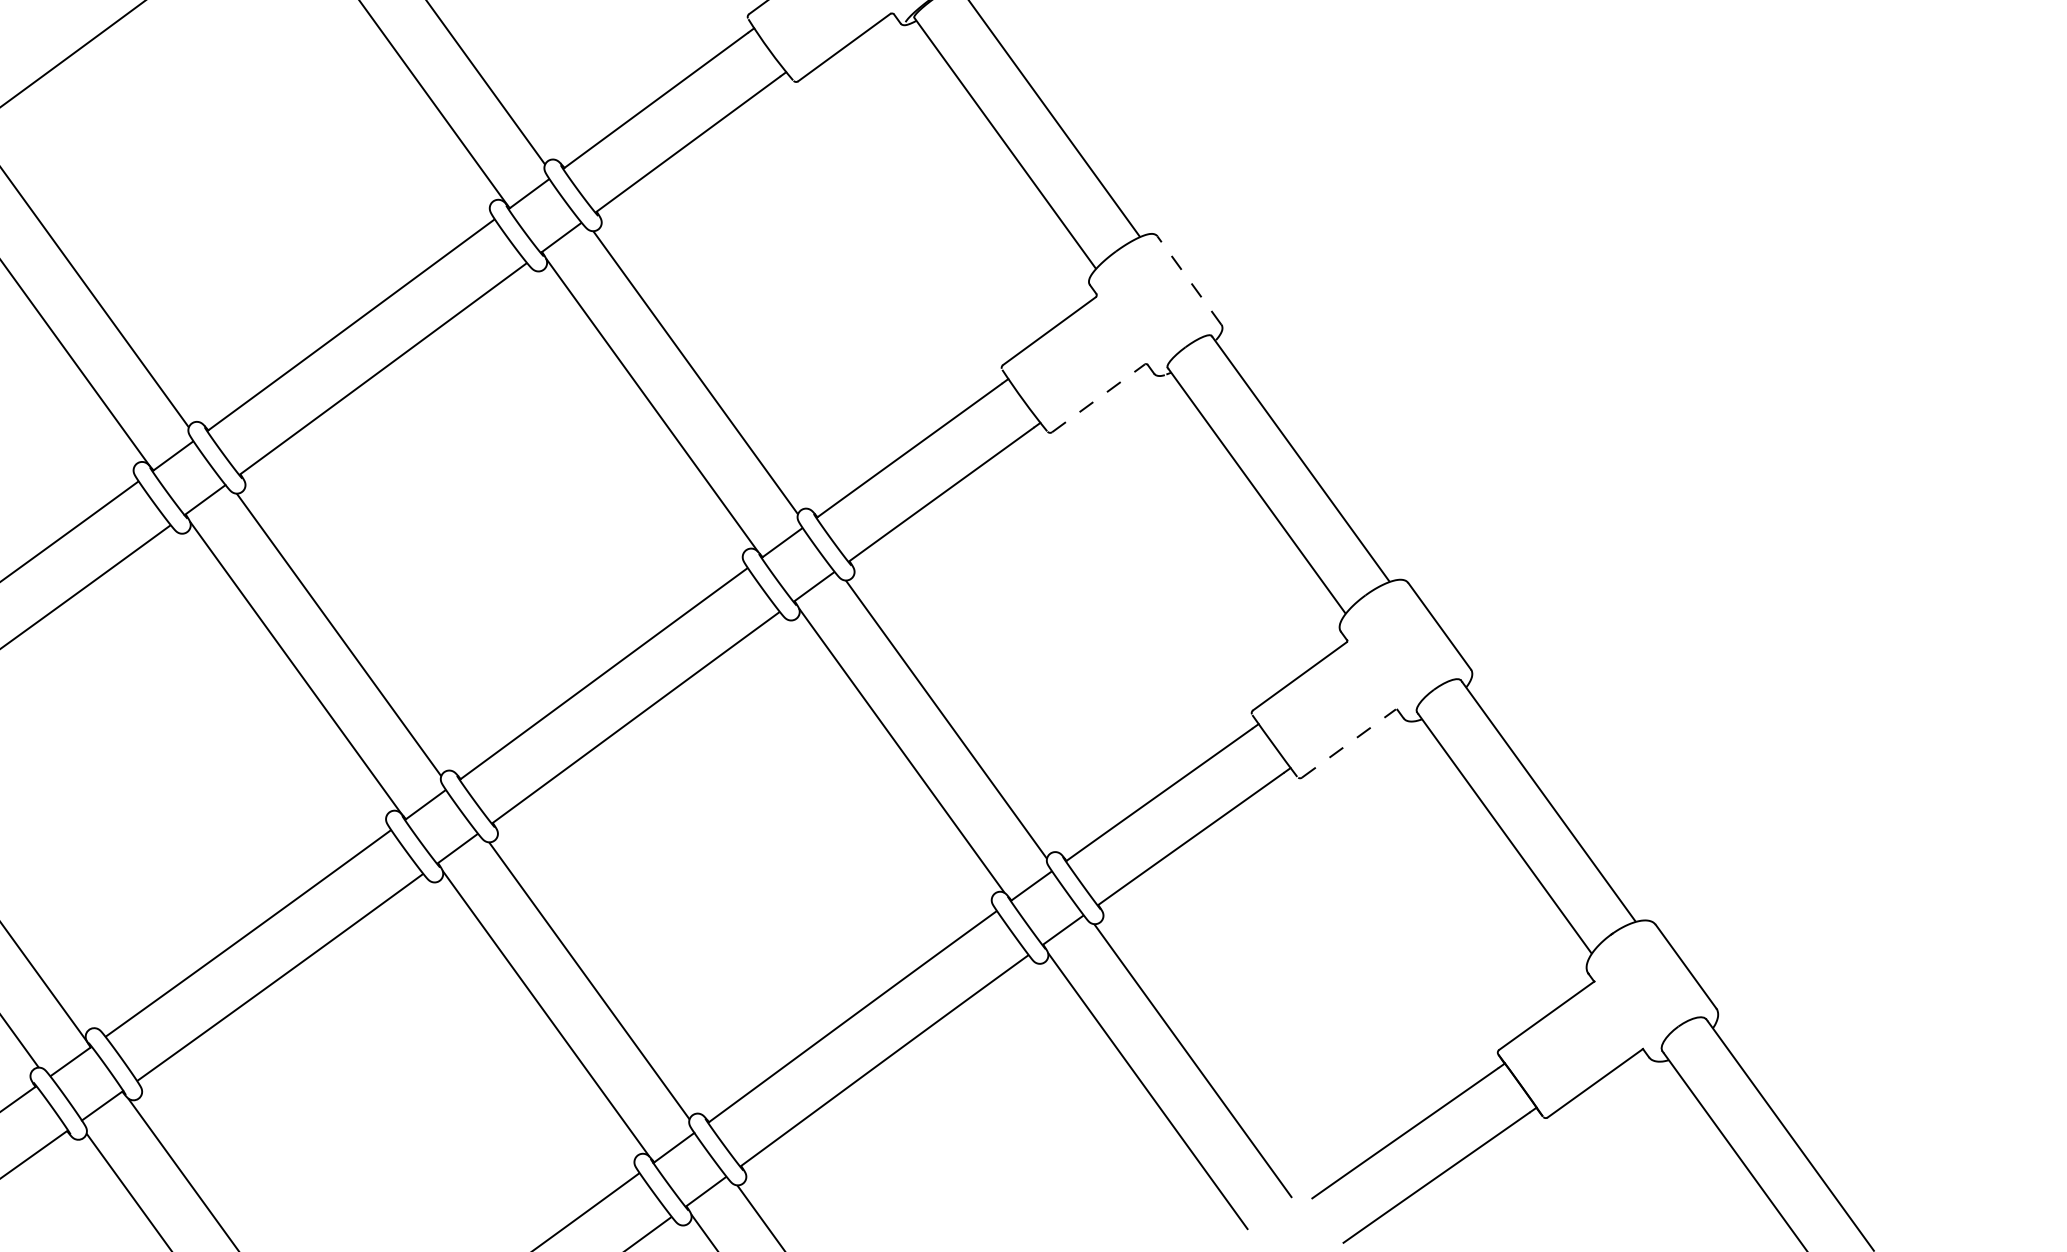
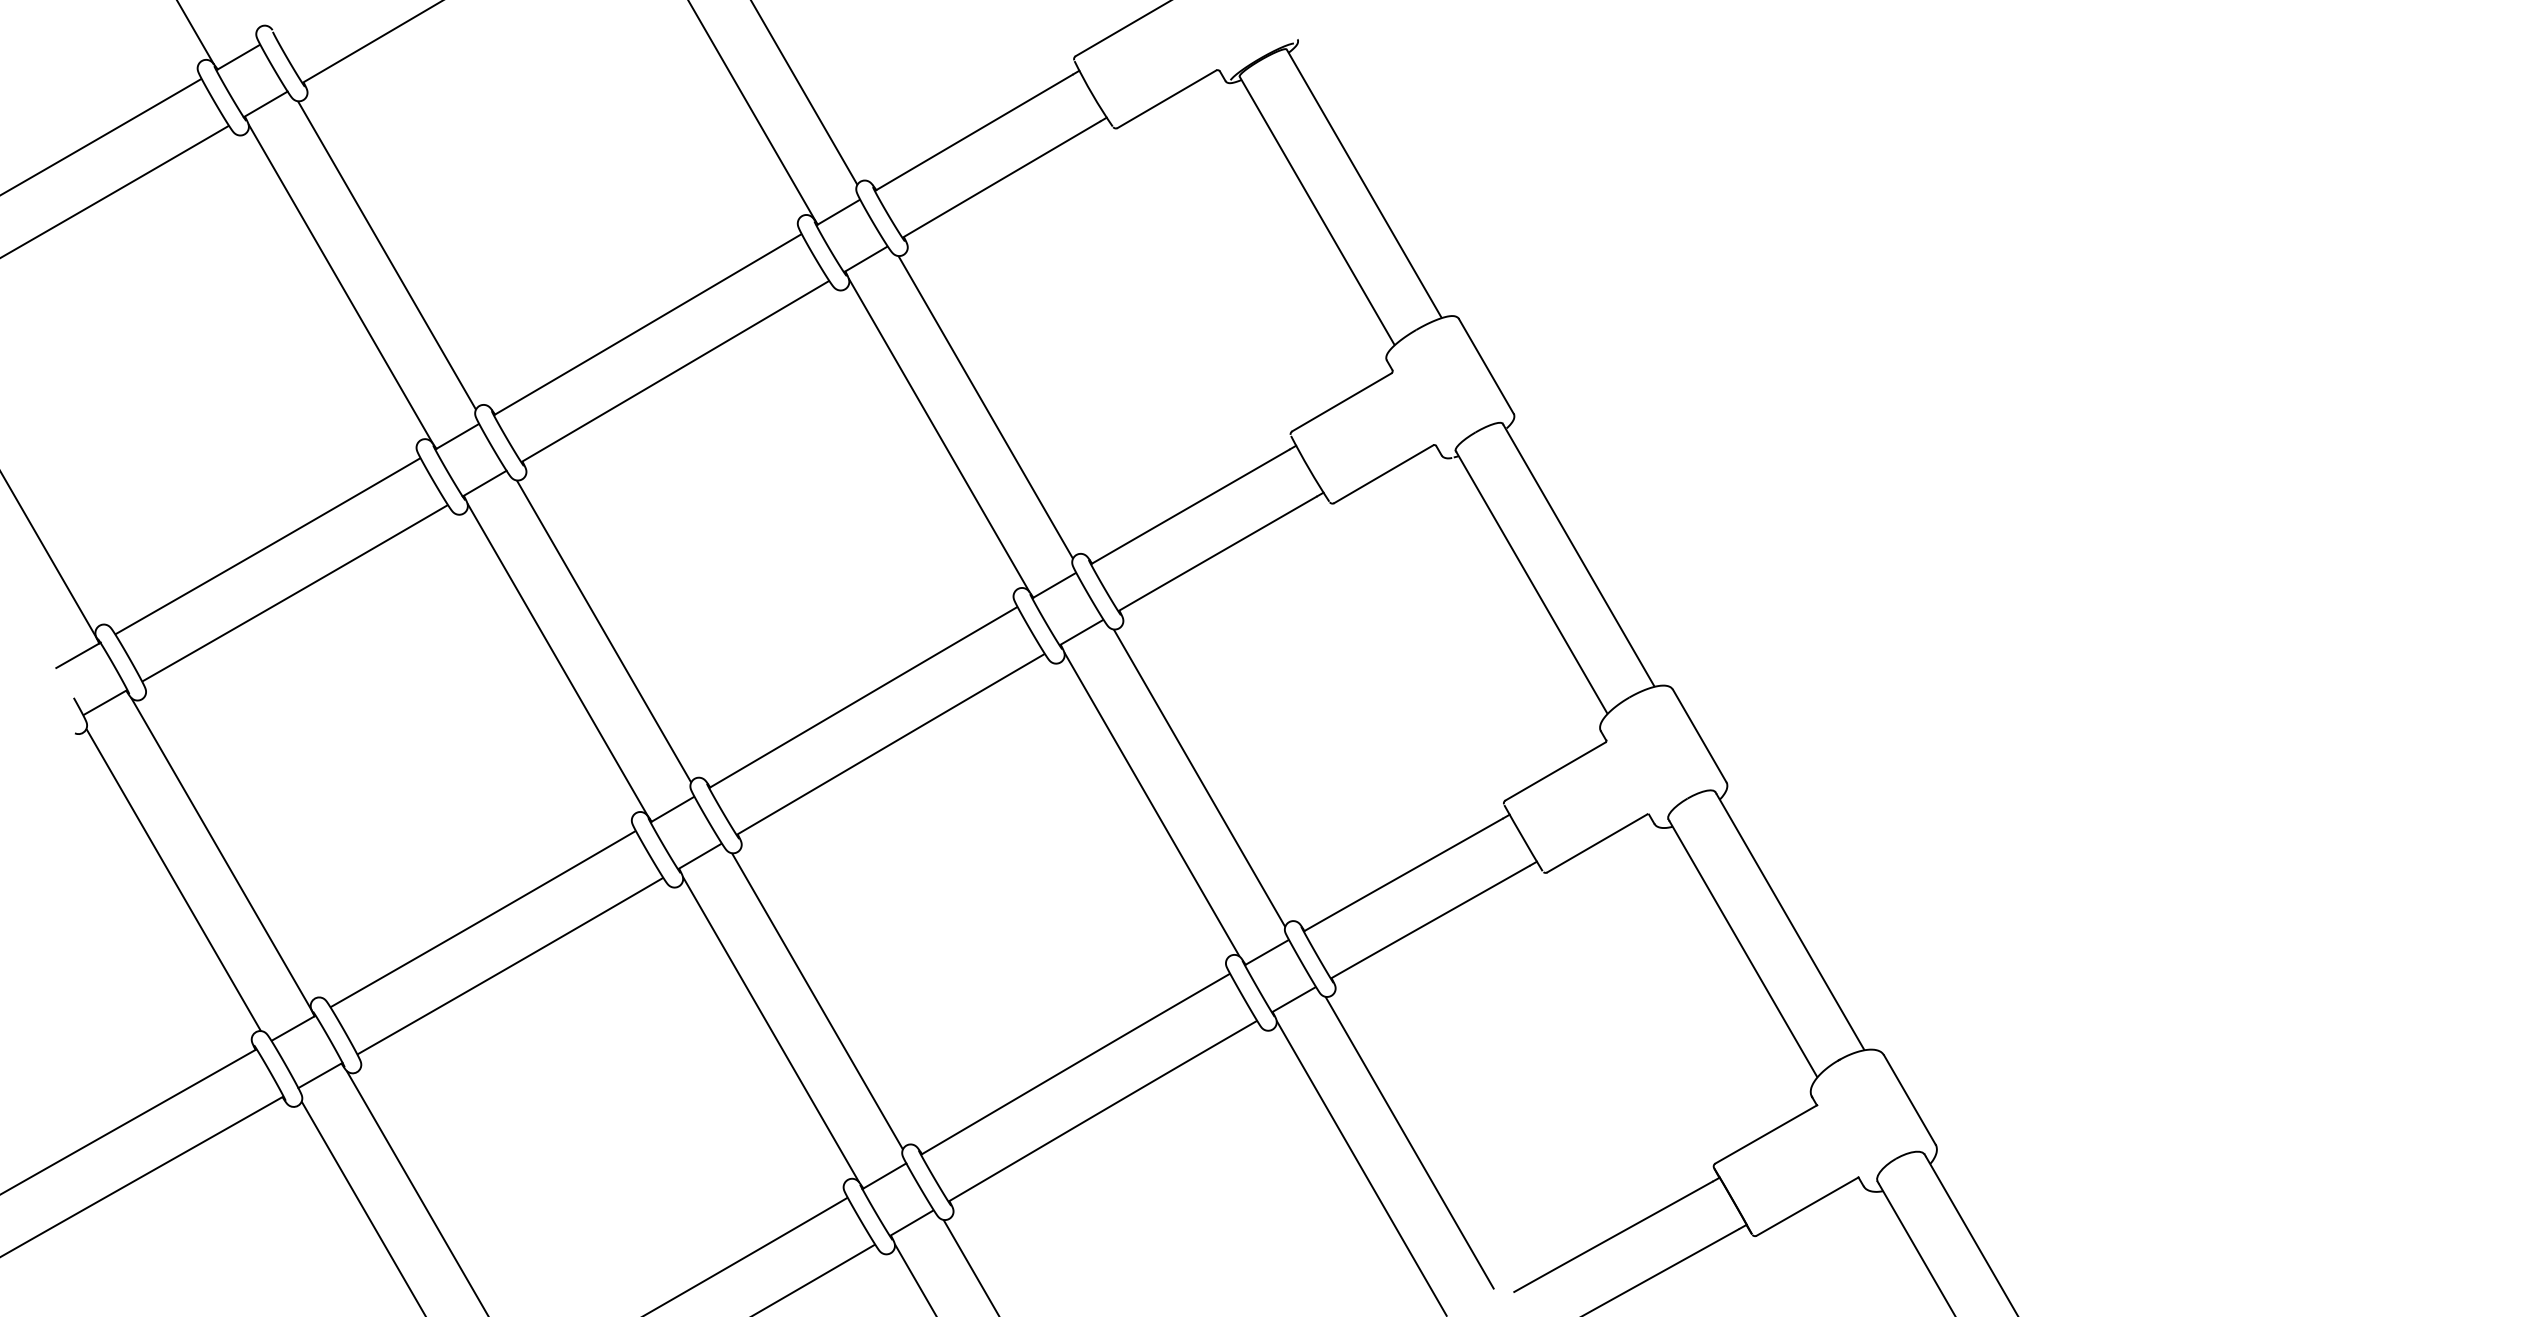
line: (1189, 280) -> (1486, 366), dashed -> solid
line: (1099, 397) -> (1384, 473), dashed -> solid
line: (1349, 743) -> (1597, 843), dashed -> solid

